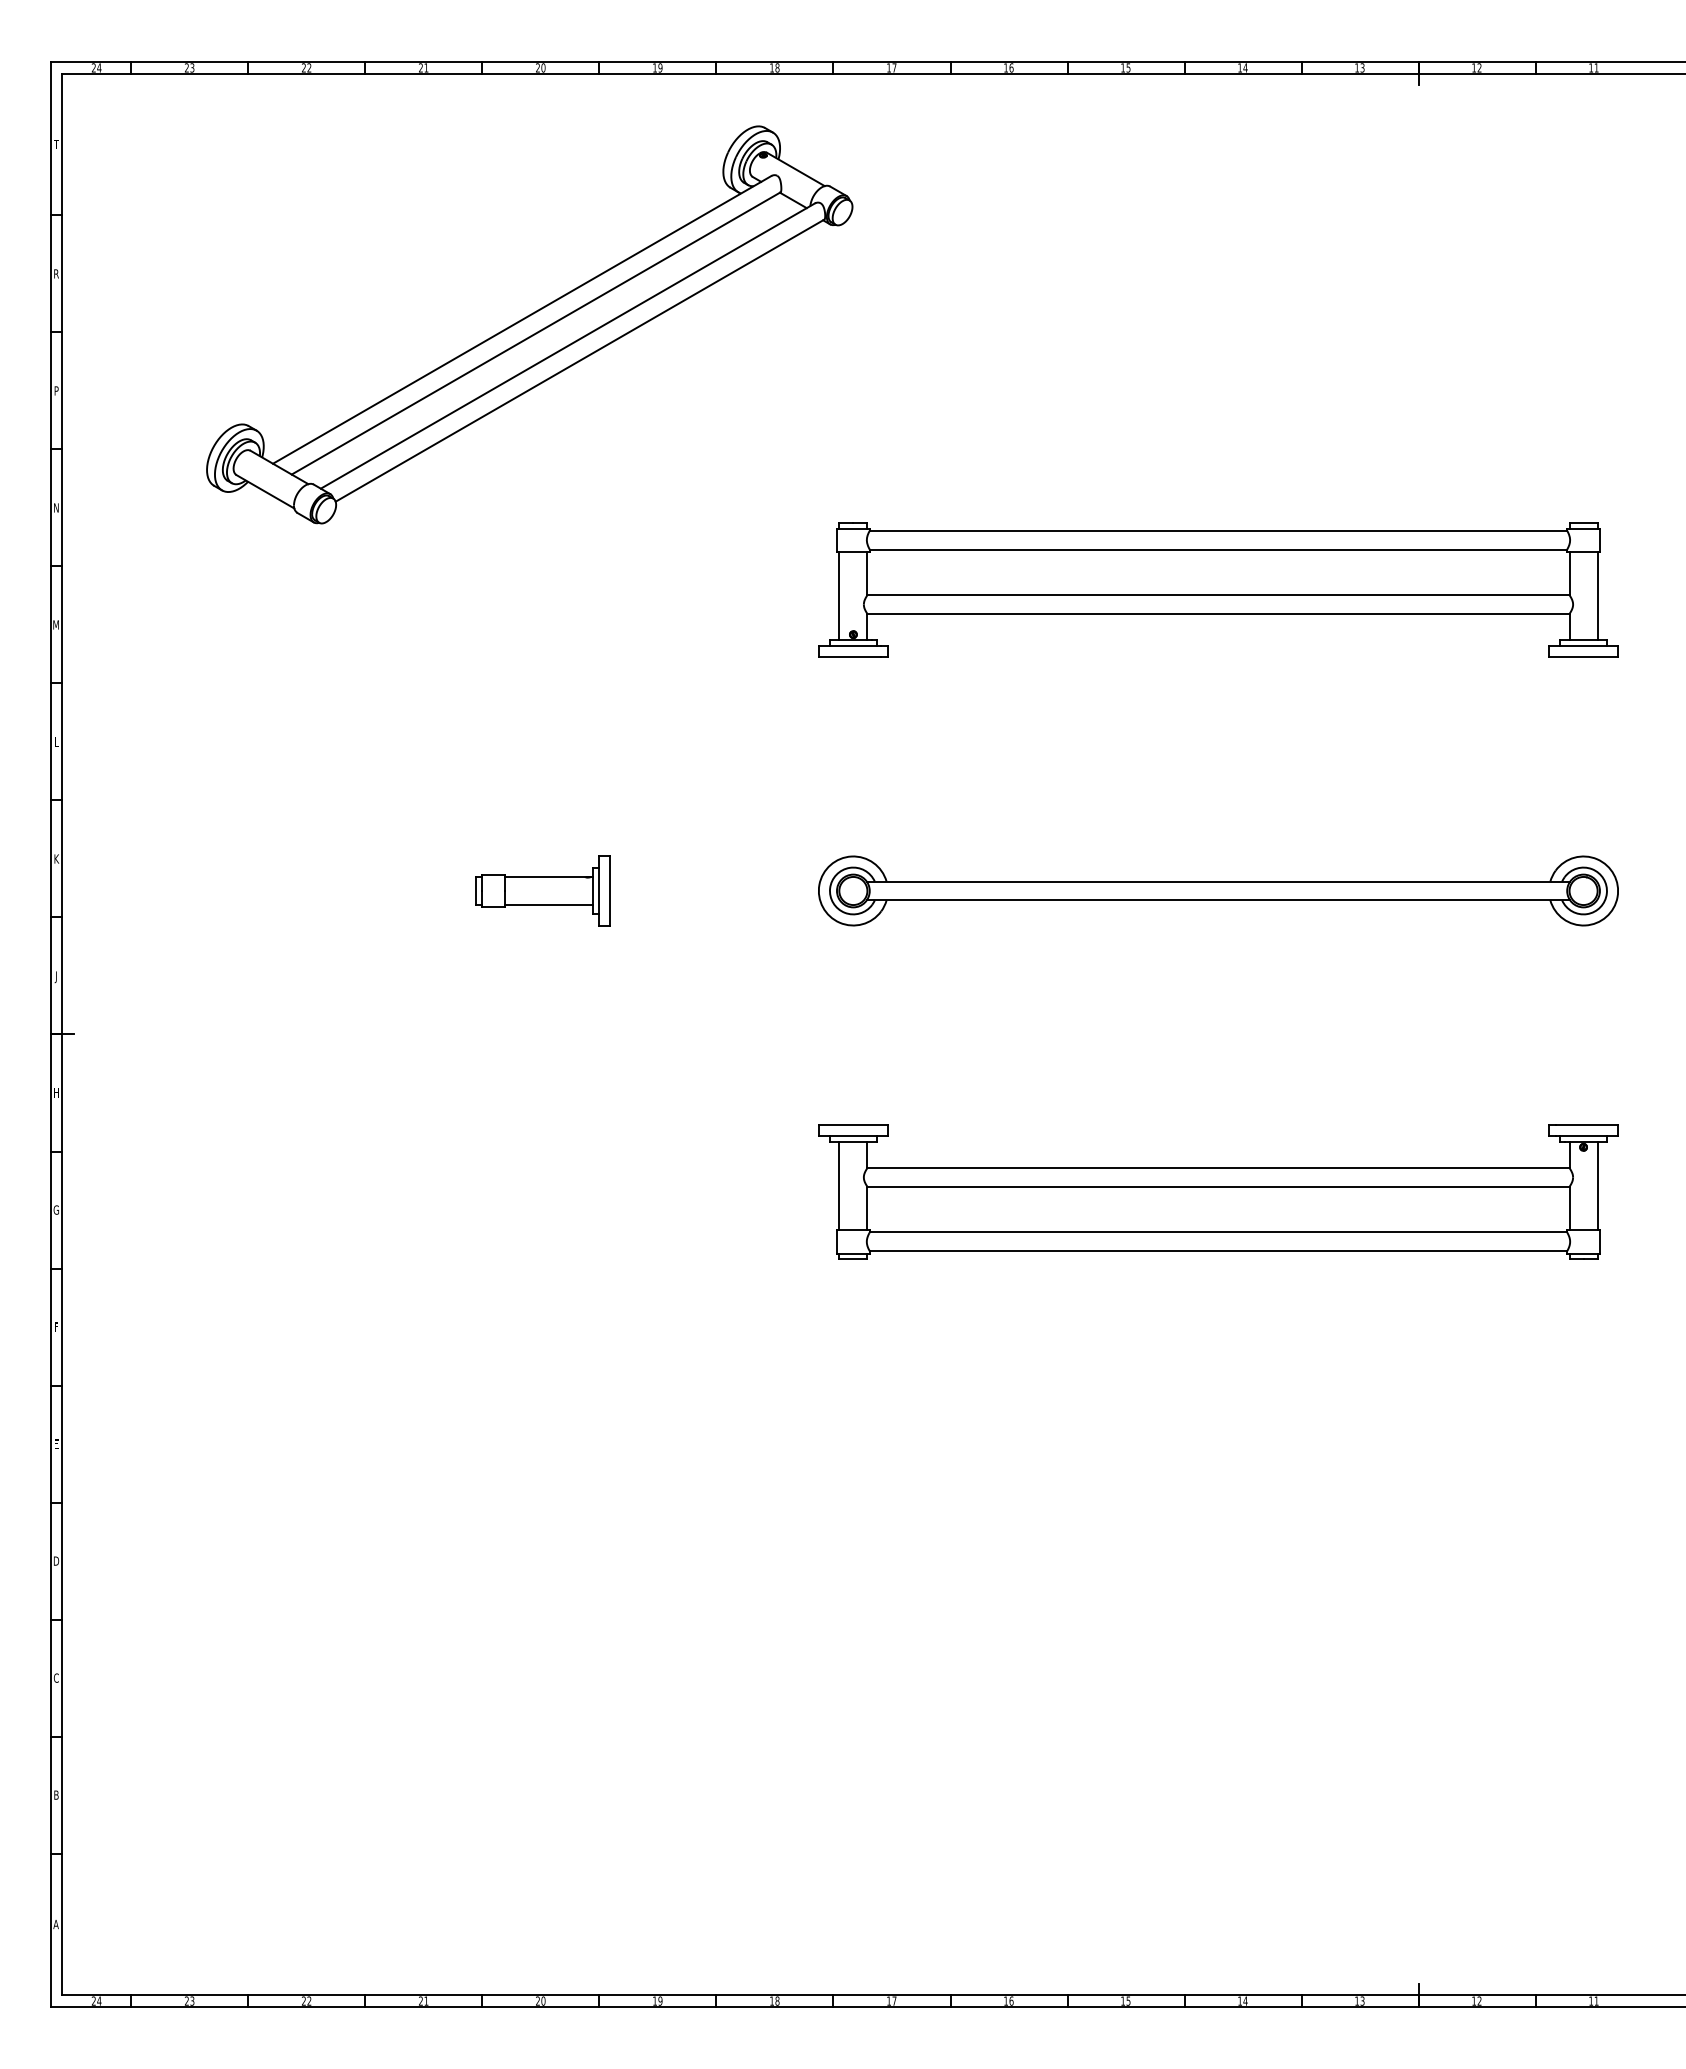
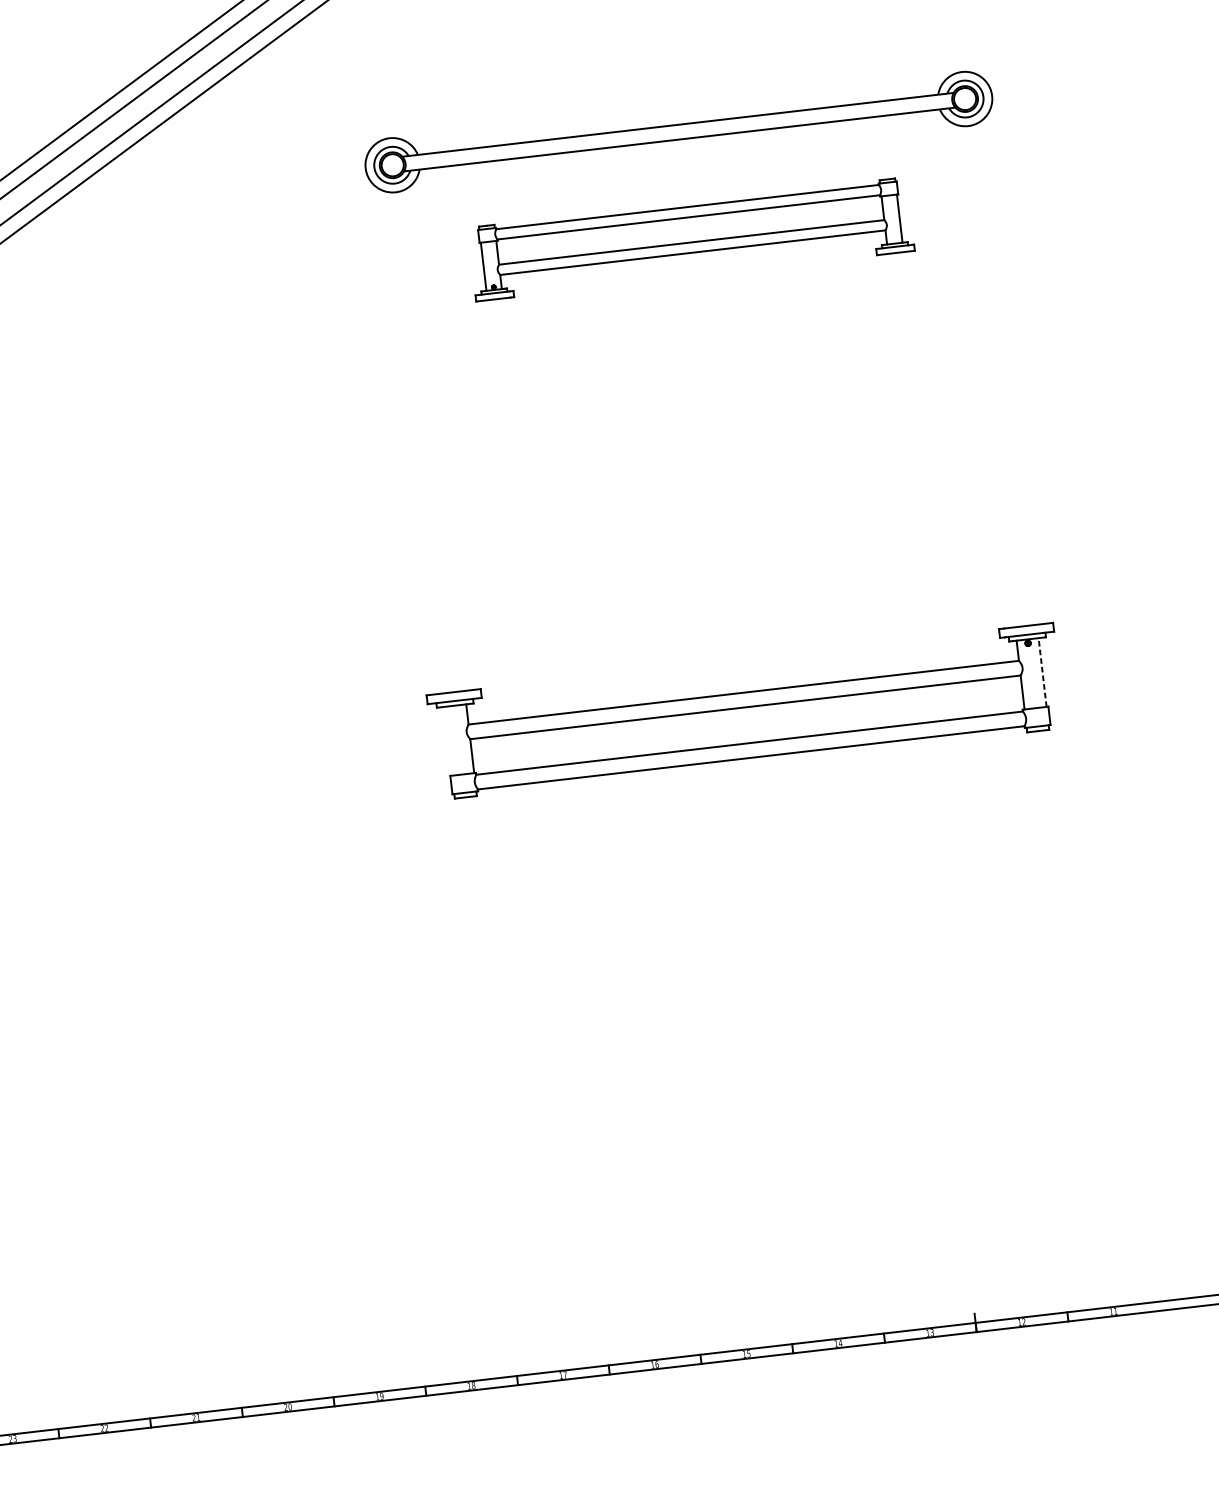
part: (1218, 589) -> (691, 239), size x0.7
part: (542, 890) -> (188, 536), removed
part: (1218, 890) -> (678, 131), moved
line: (839, 1186) -> (448, 741), removed
line: (1597, 1186) -> (1042, 672), solid -> dashed

